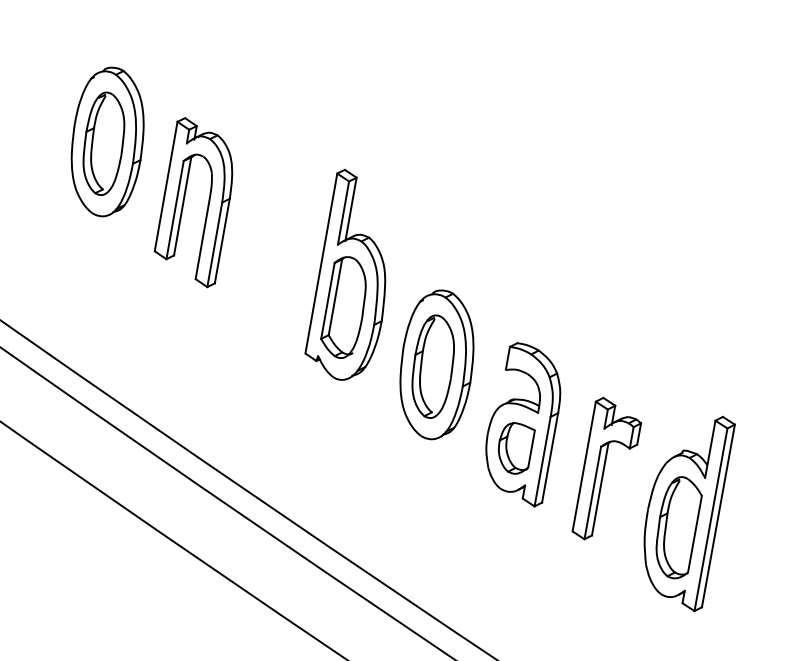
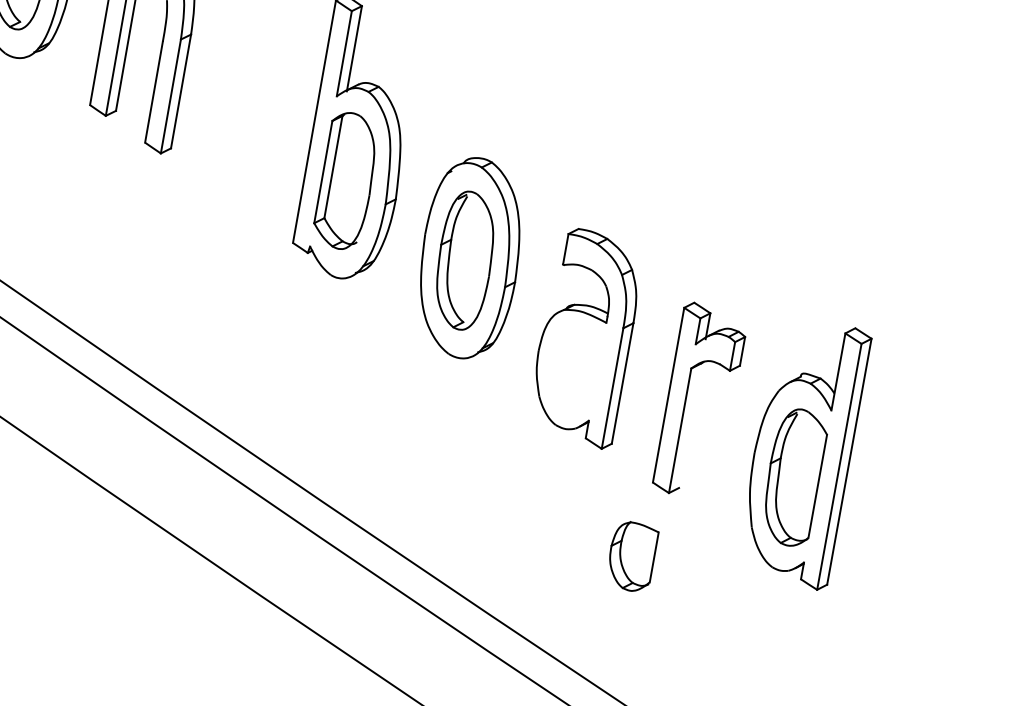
part: (516, 448) -> (633, 556), moved
line: (599, 489) -> (689, 426), removed

